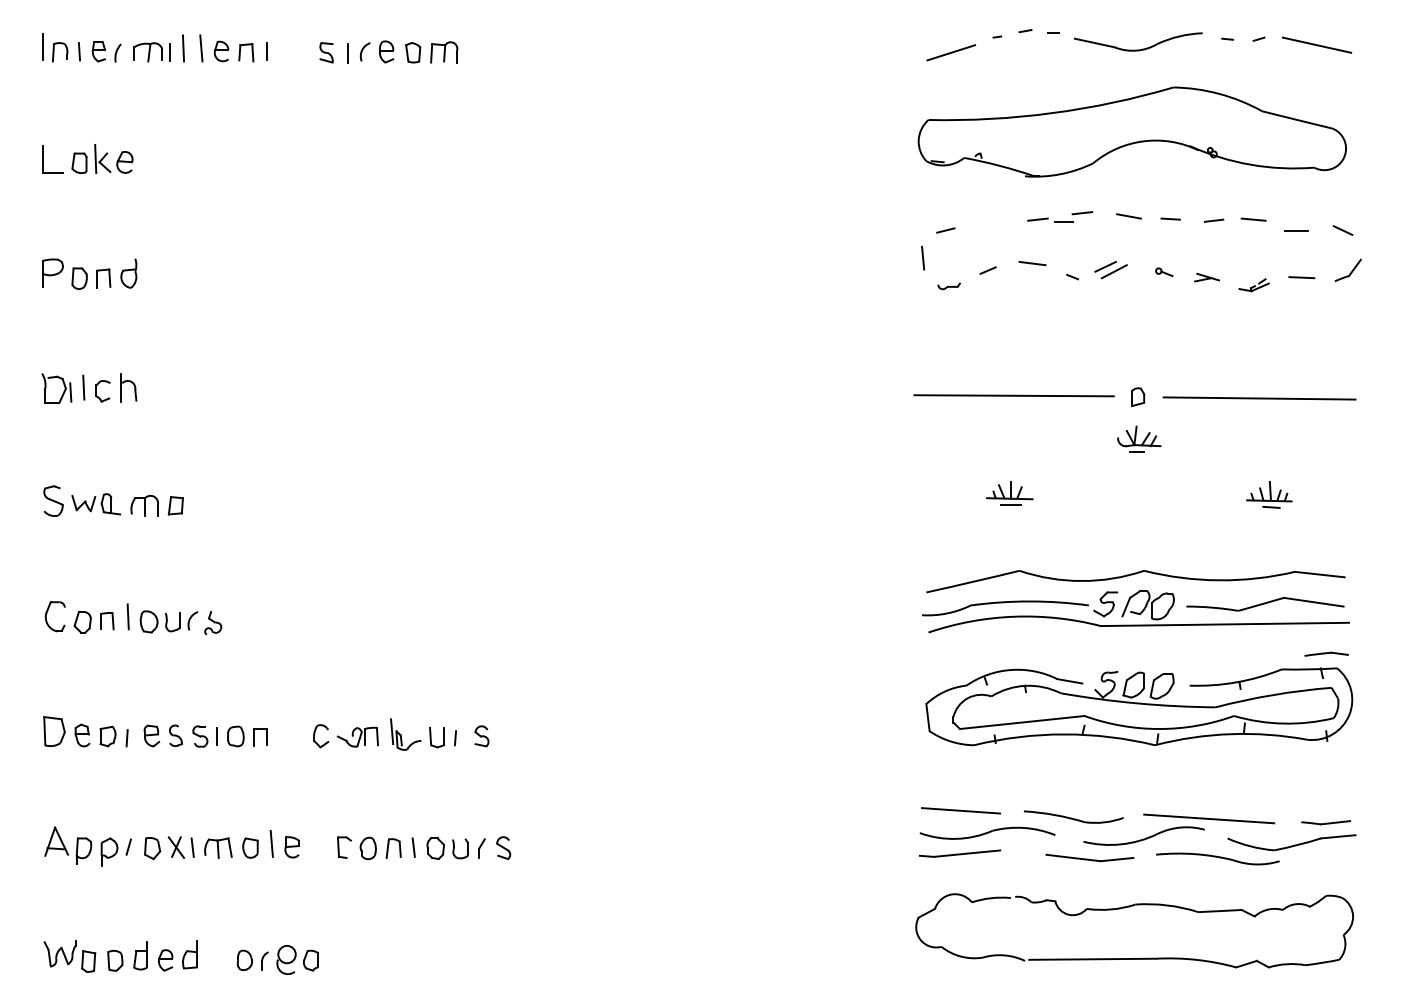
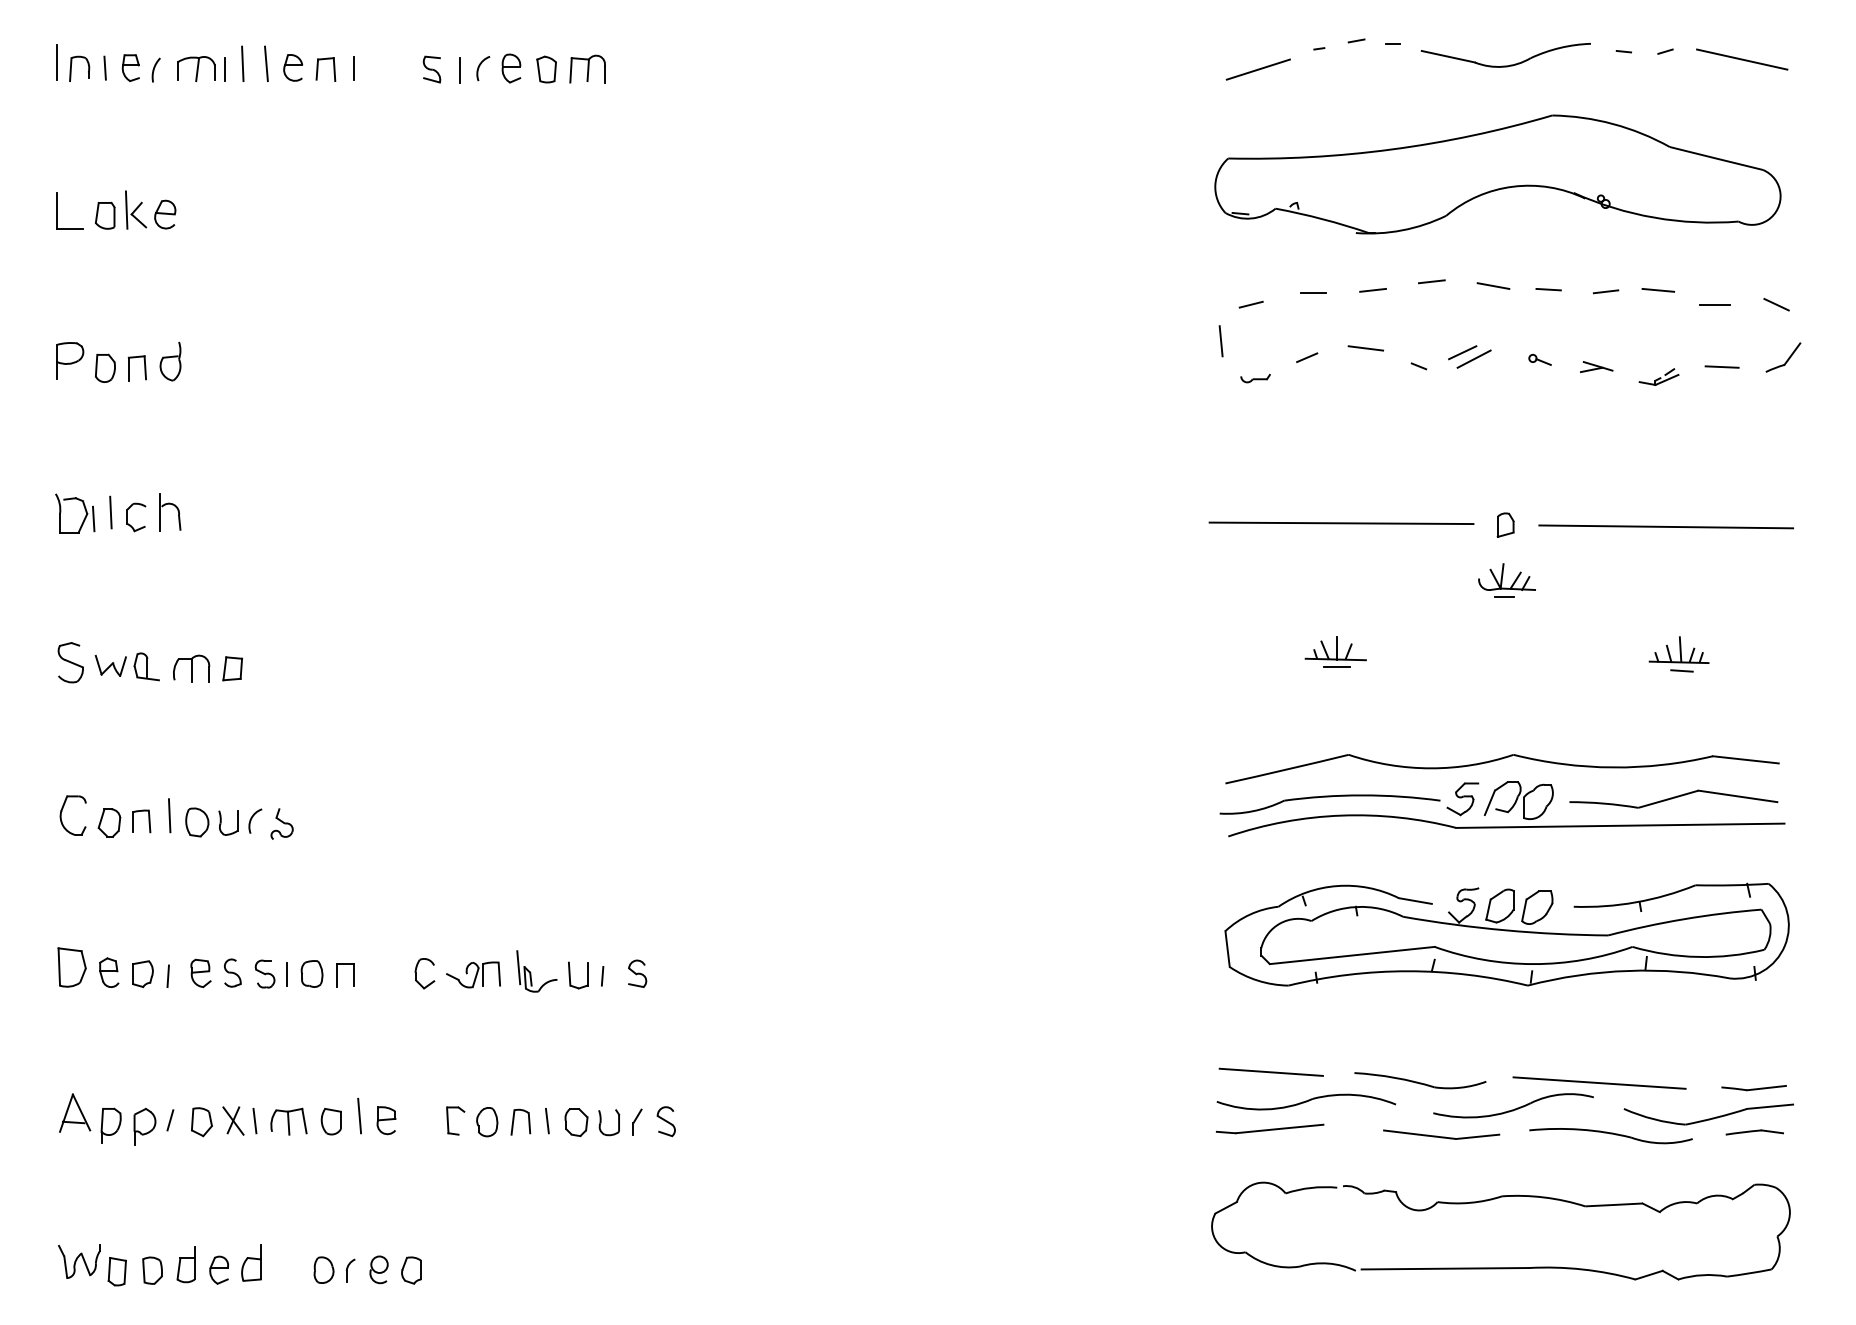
line: (1063, 221) -> (1312, 292), moved
part: (1326, 653) -> (1754, 1131), moved
part: (286, 960) -> (379, 1270), size x0.71

